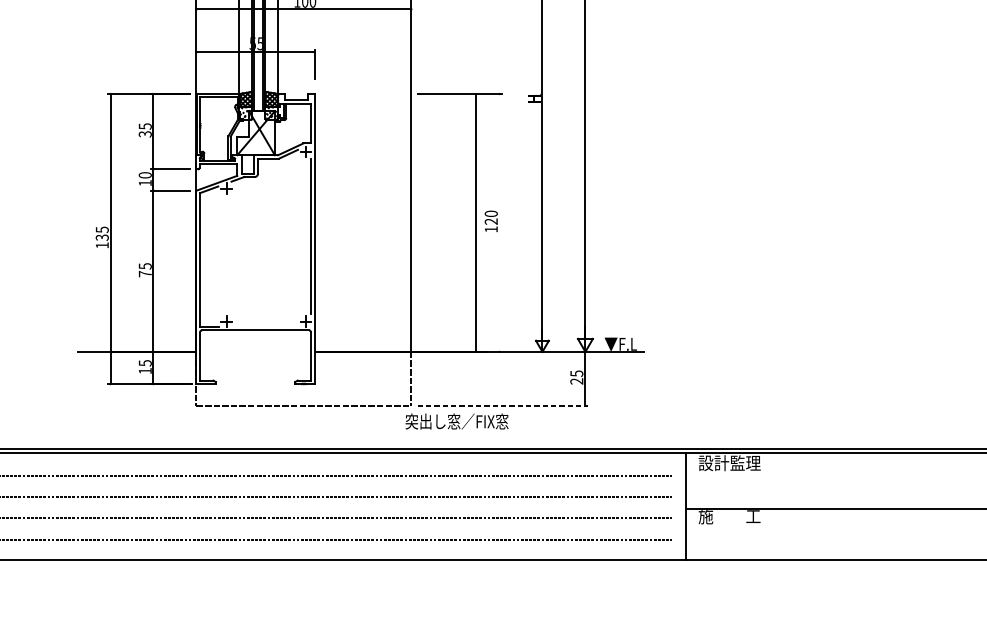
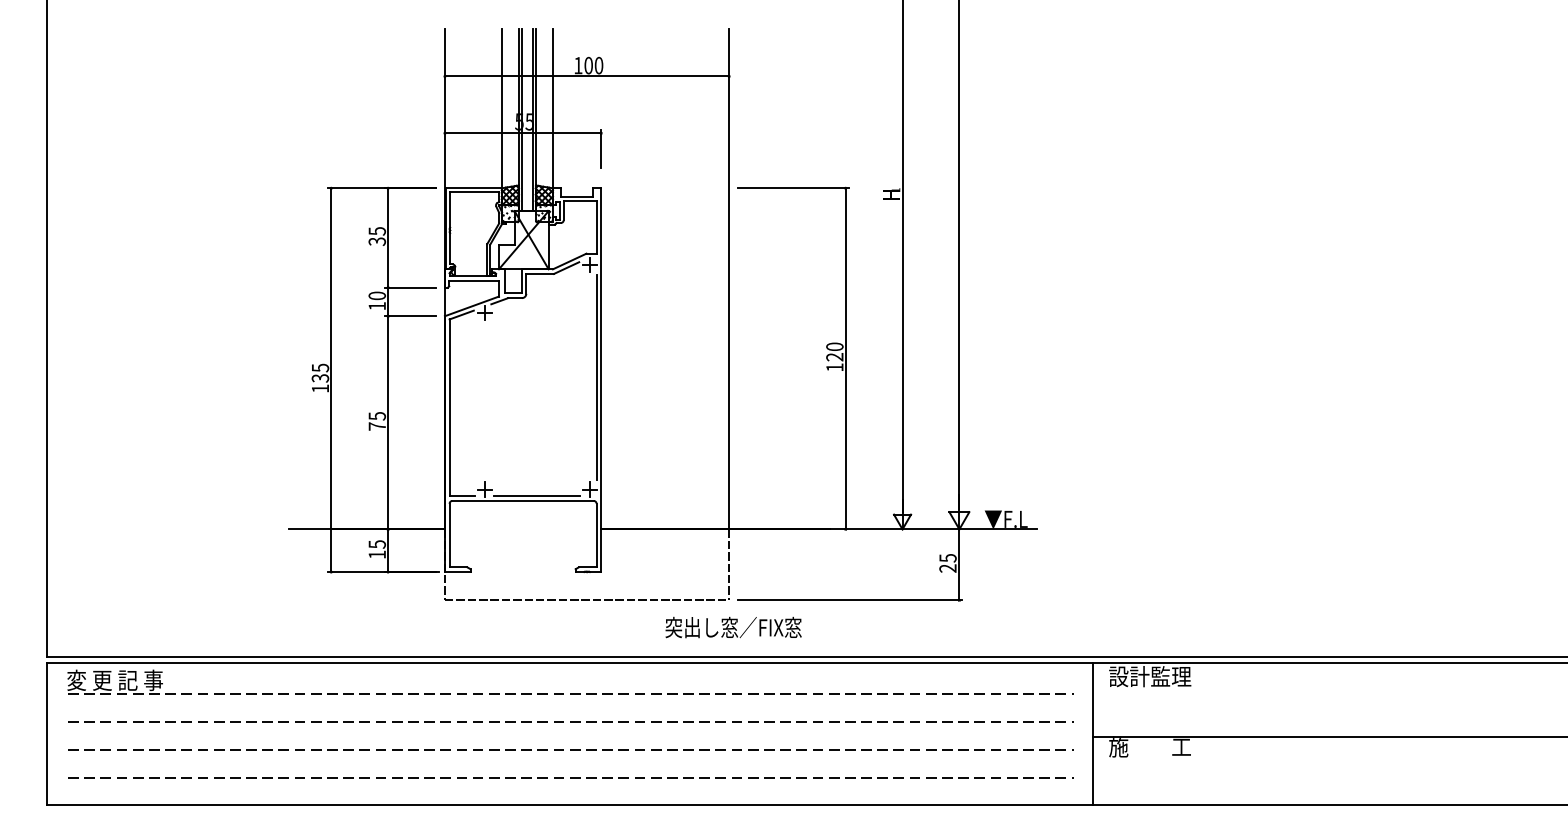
line: (475, 222) -> (845, 358), moved
line: (266, 327) -> (537, 496), added
line: (503, 405) -> (850, 600), dashed -> solid
text: (456, 421) -> (733, 627), moved

